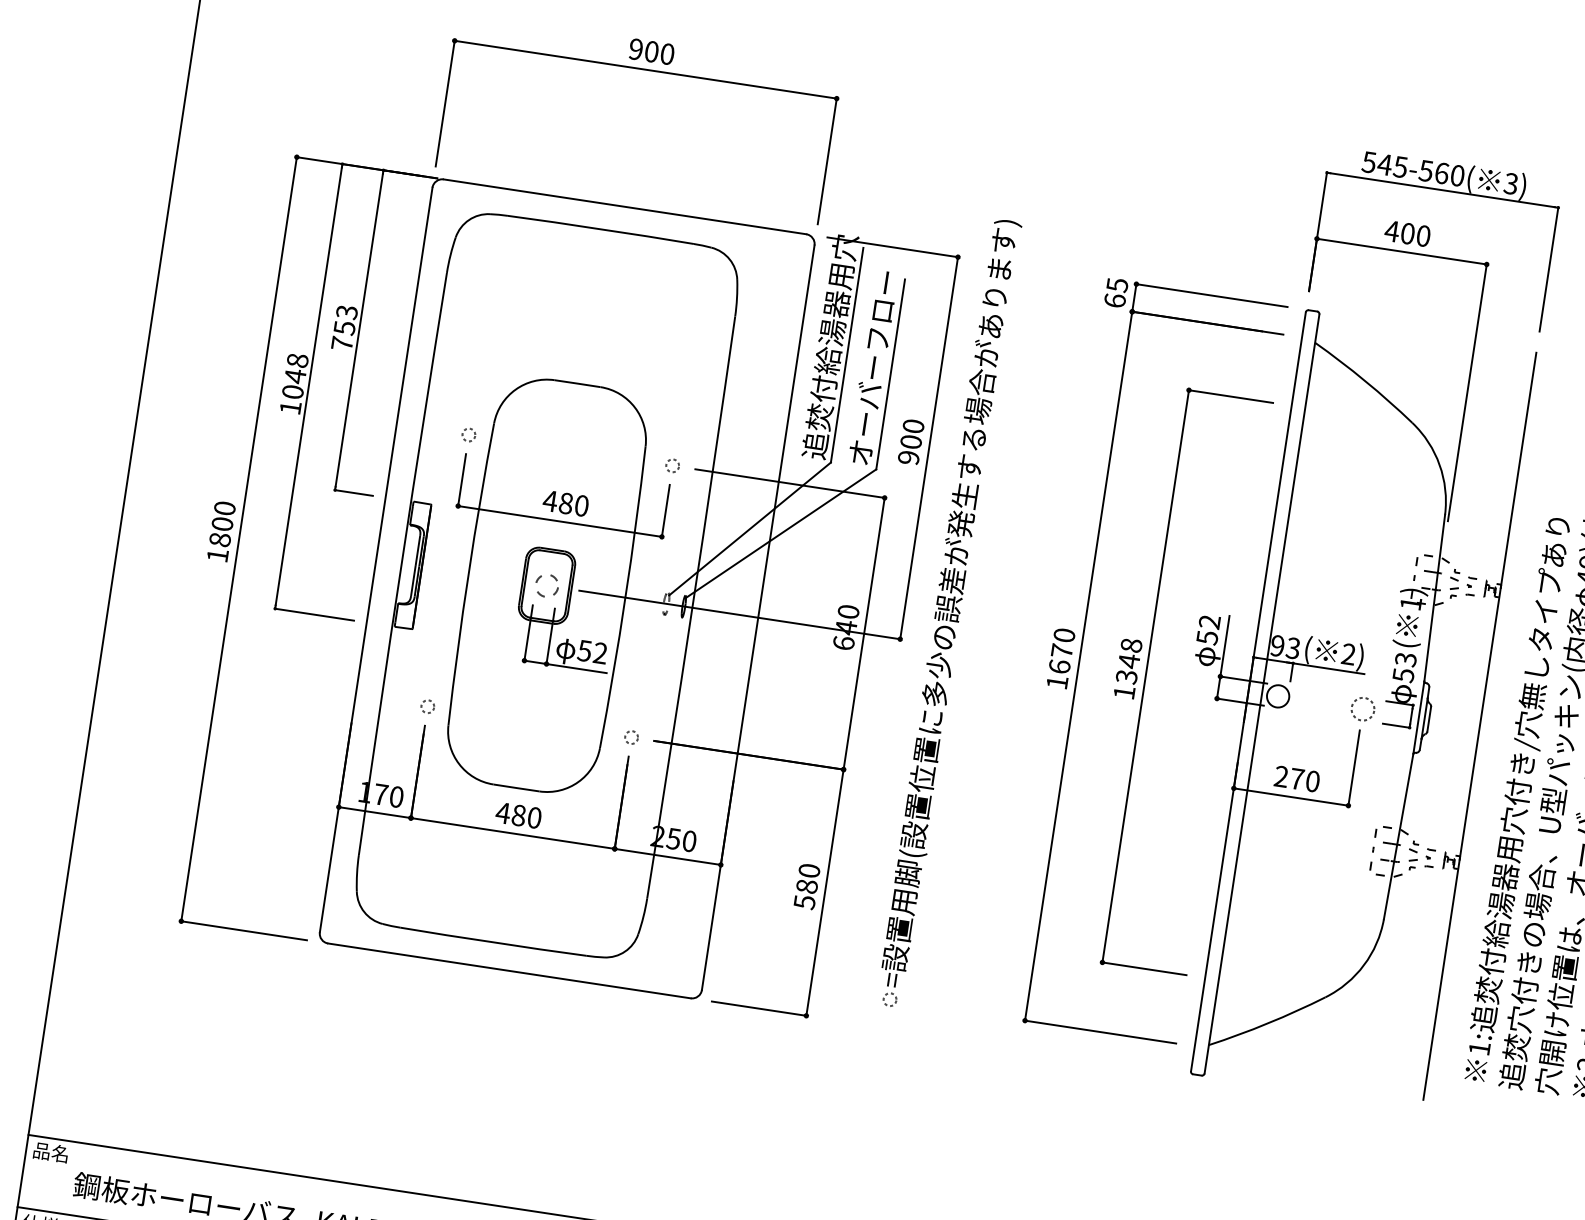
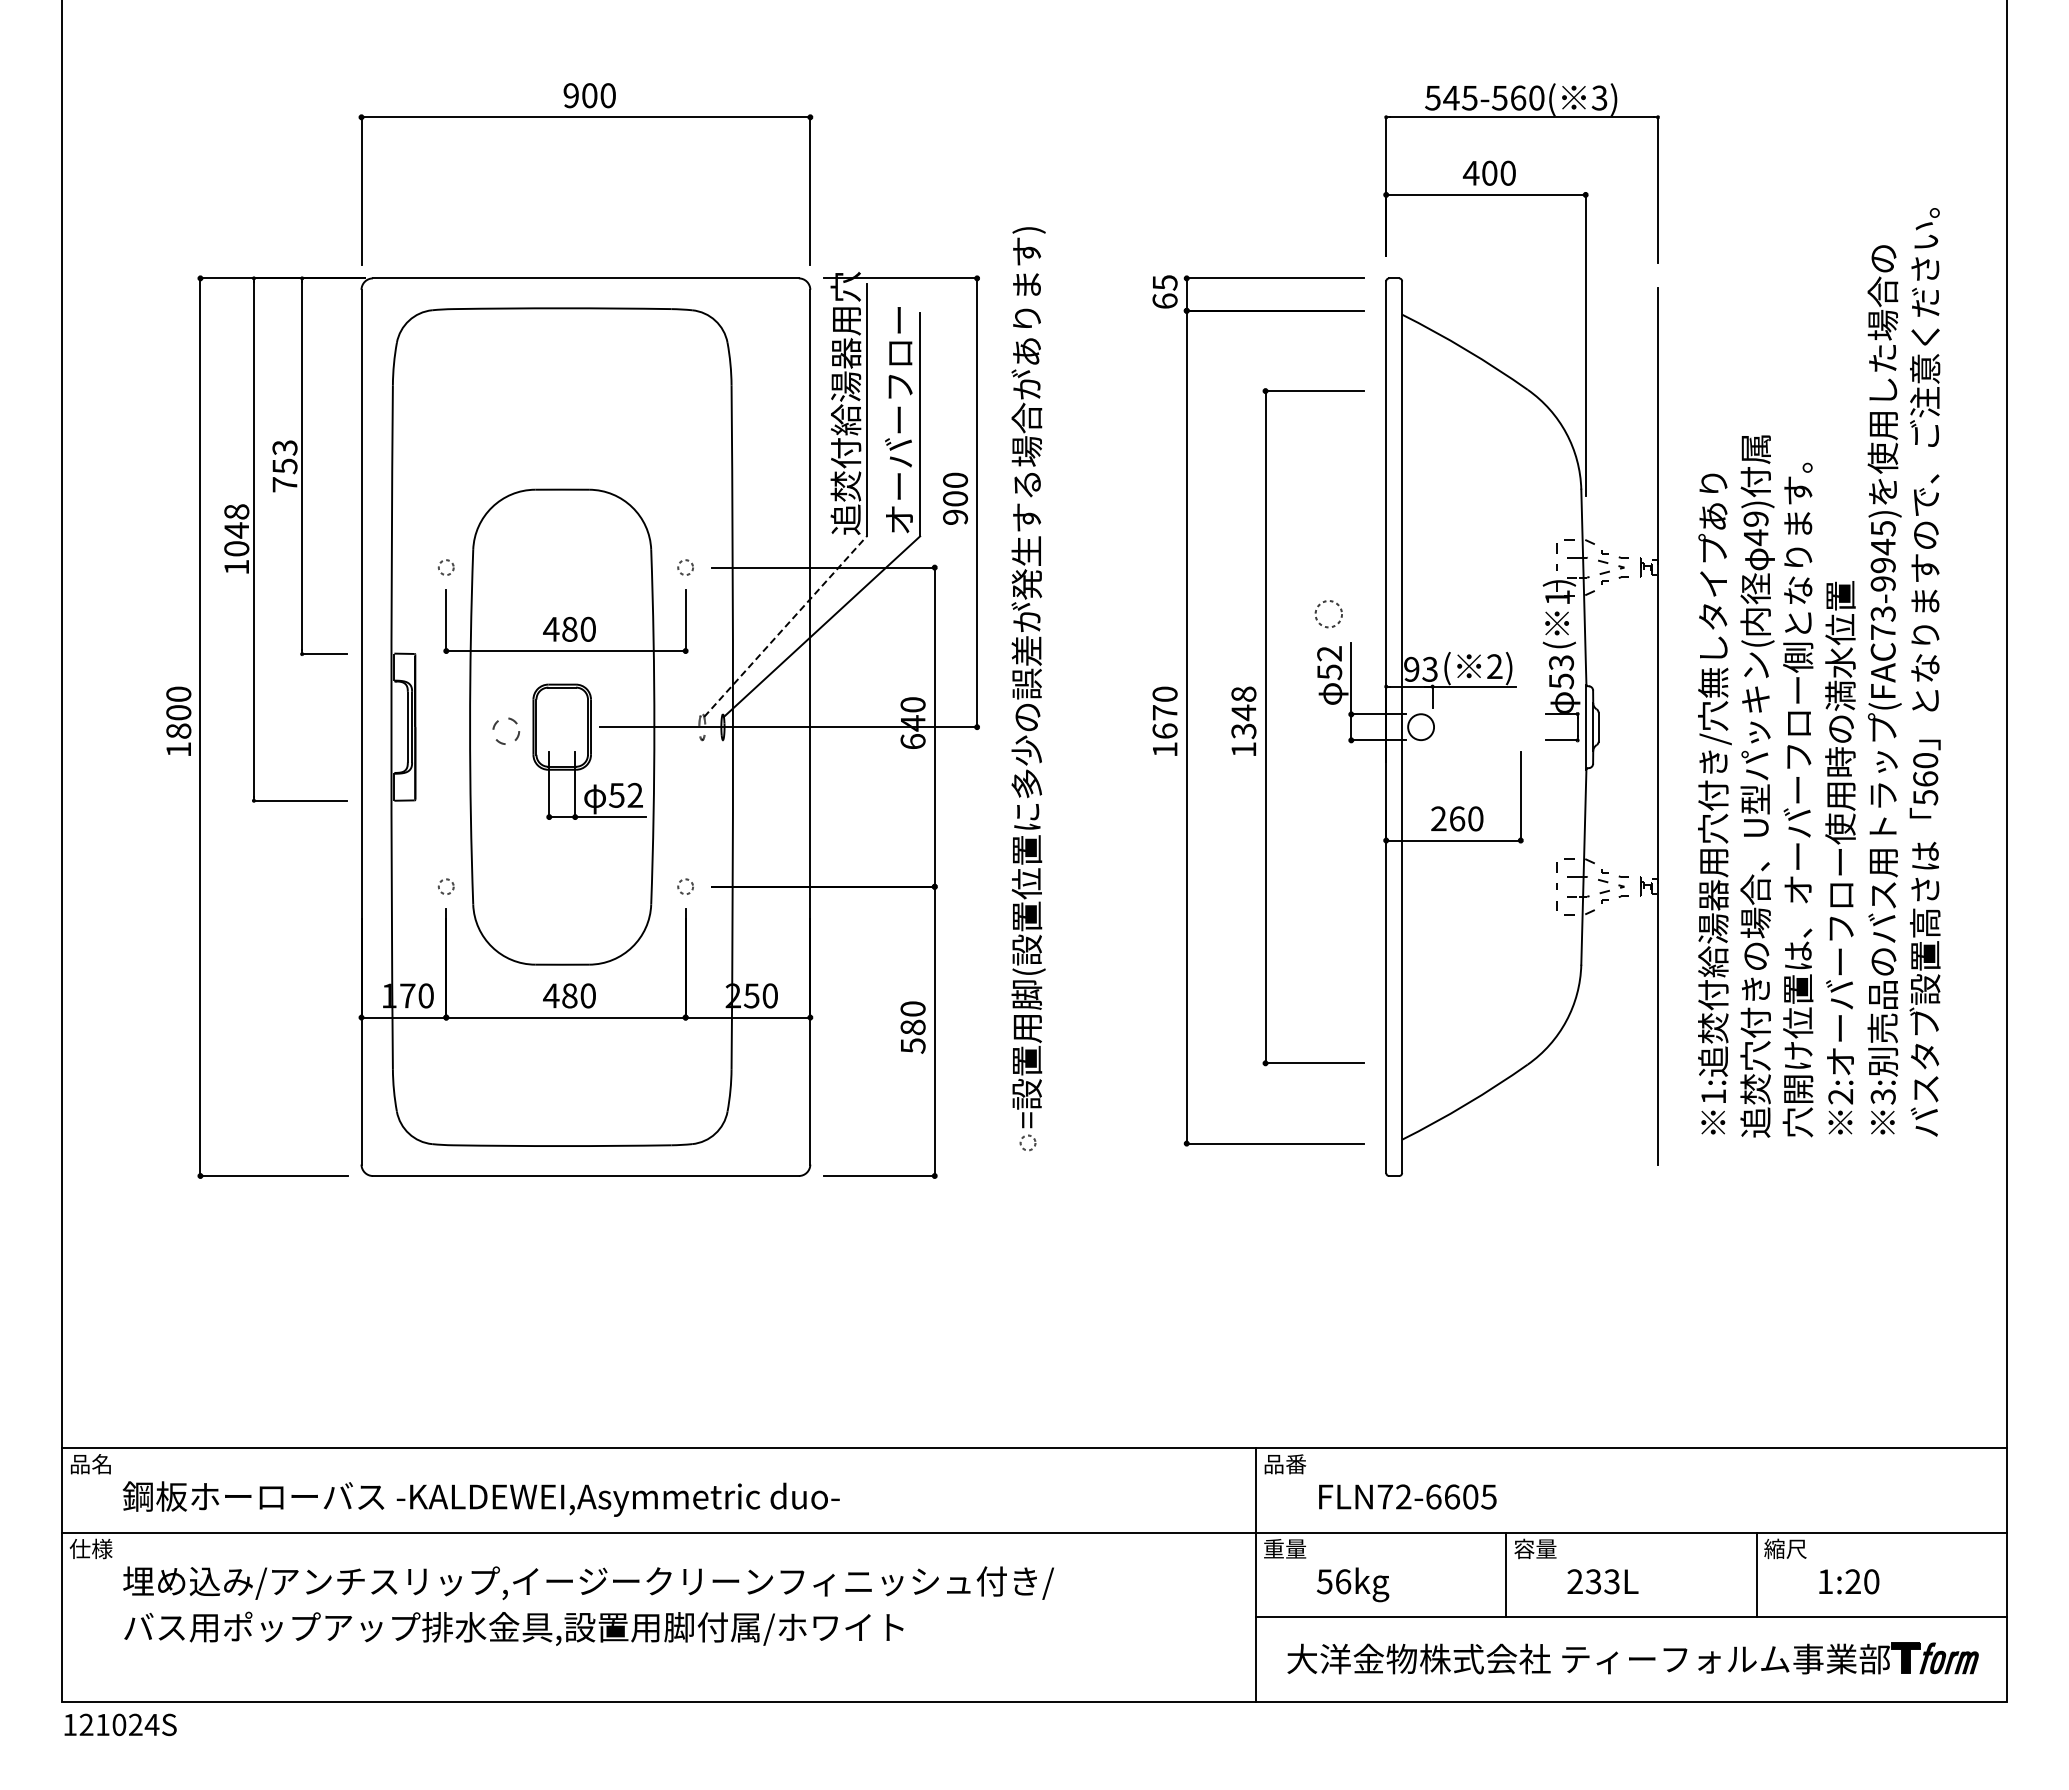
line: (750, 528) -> (785, 626), solid -> dashed
circle: (546, 585) -> (505, 730), moved
circle: (1362, 709) -> (1328, 614), moved
text: (1297, 778) -> (1457, 818), 270 -> 260

